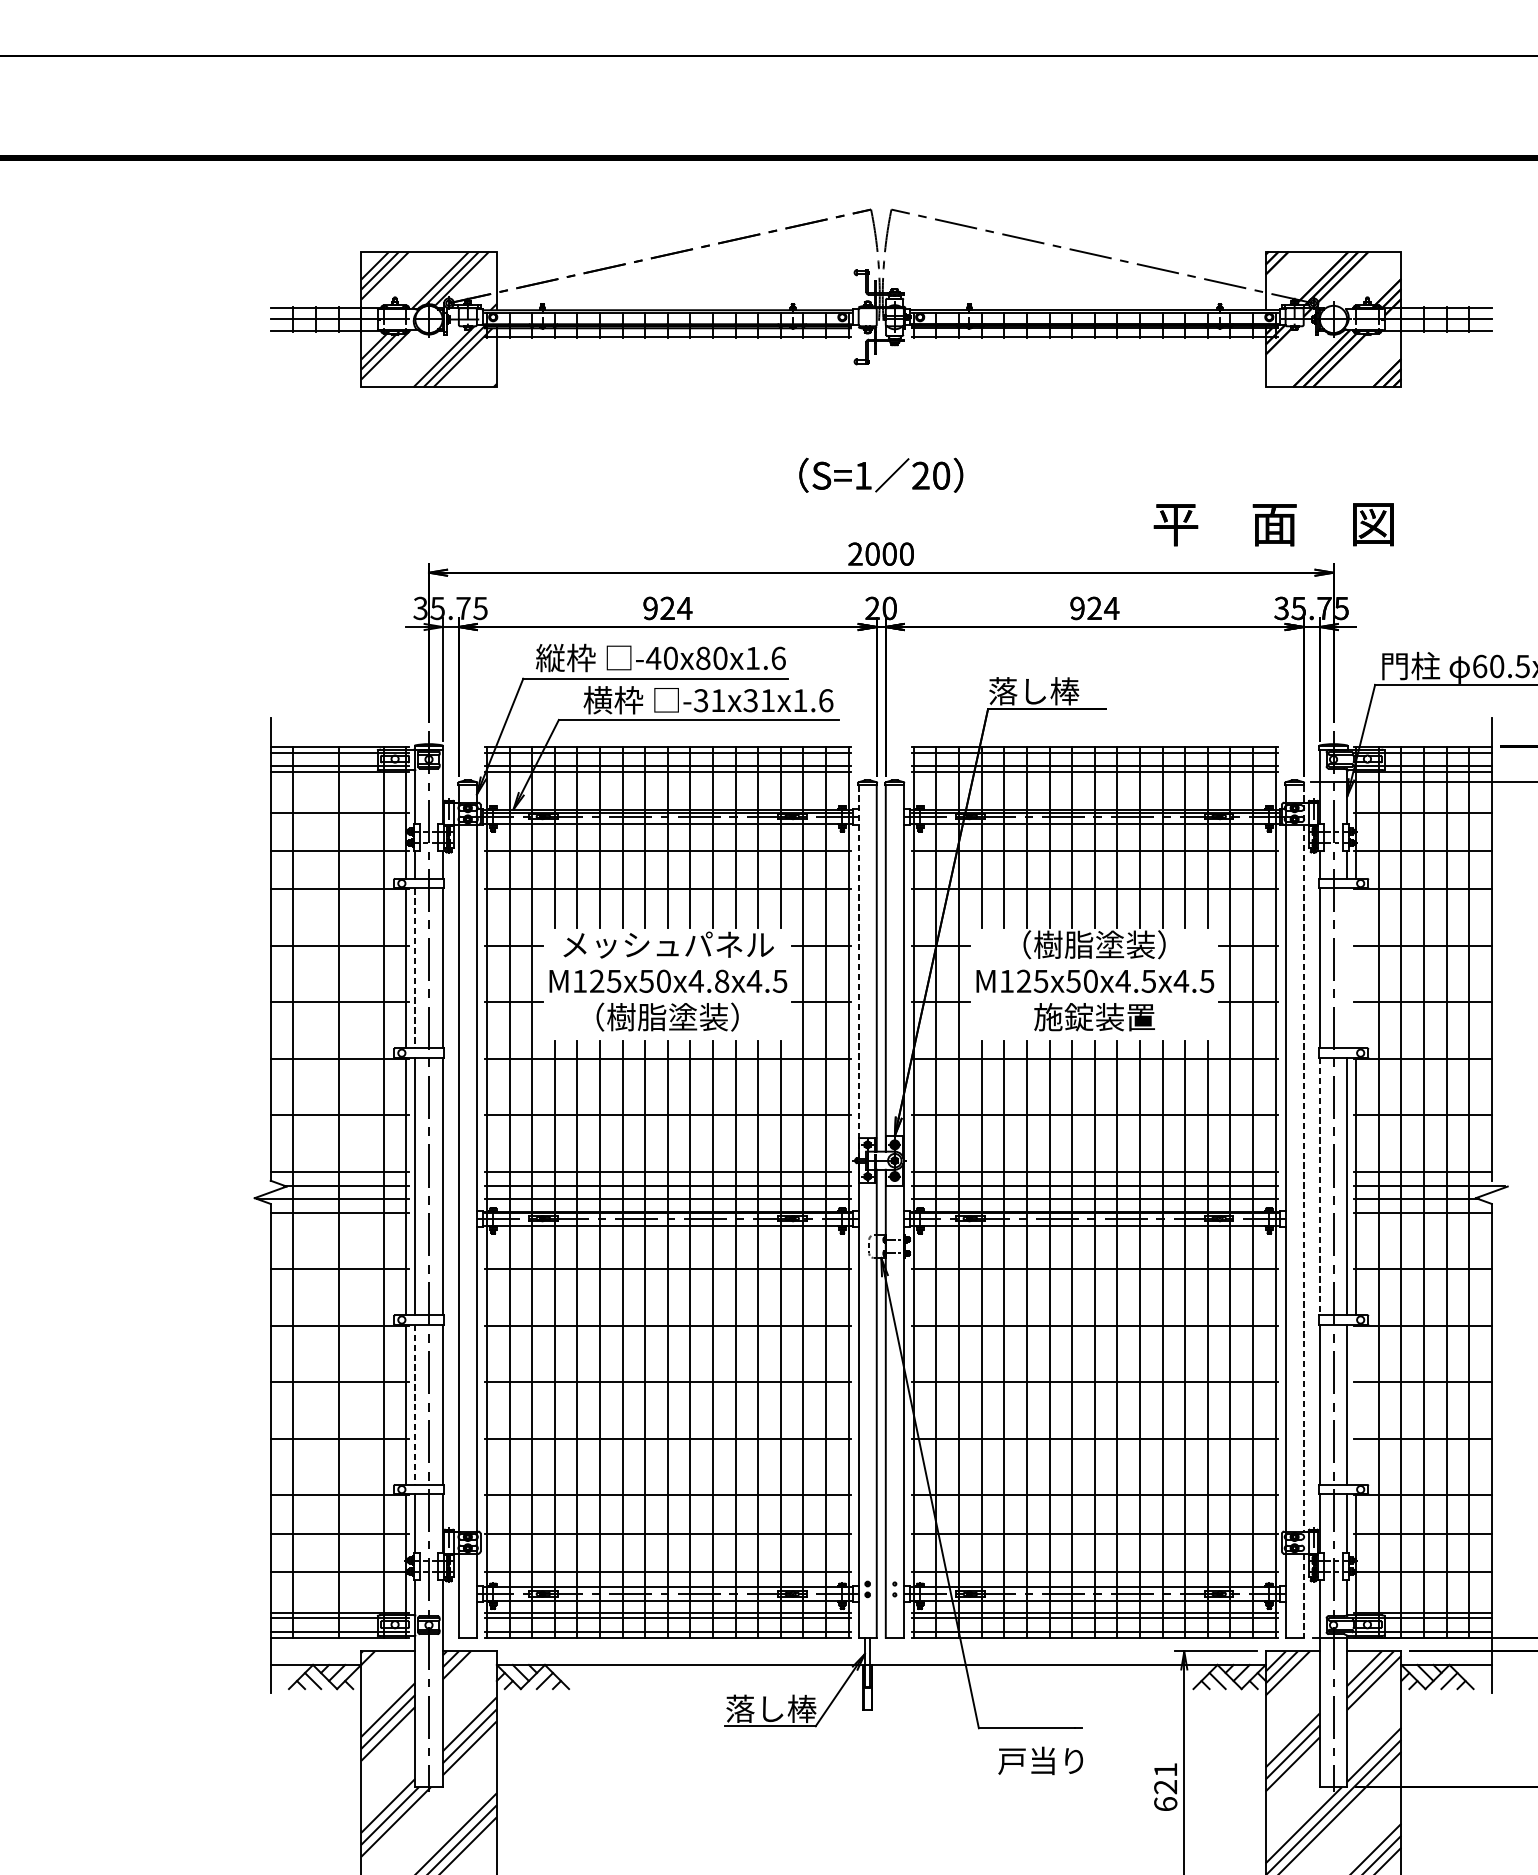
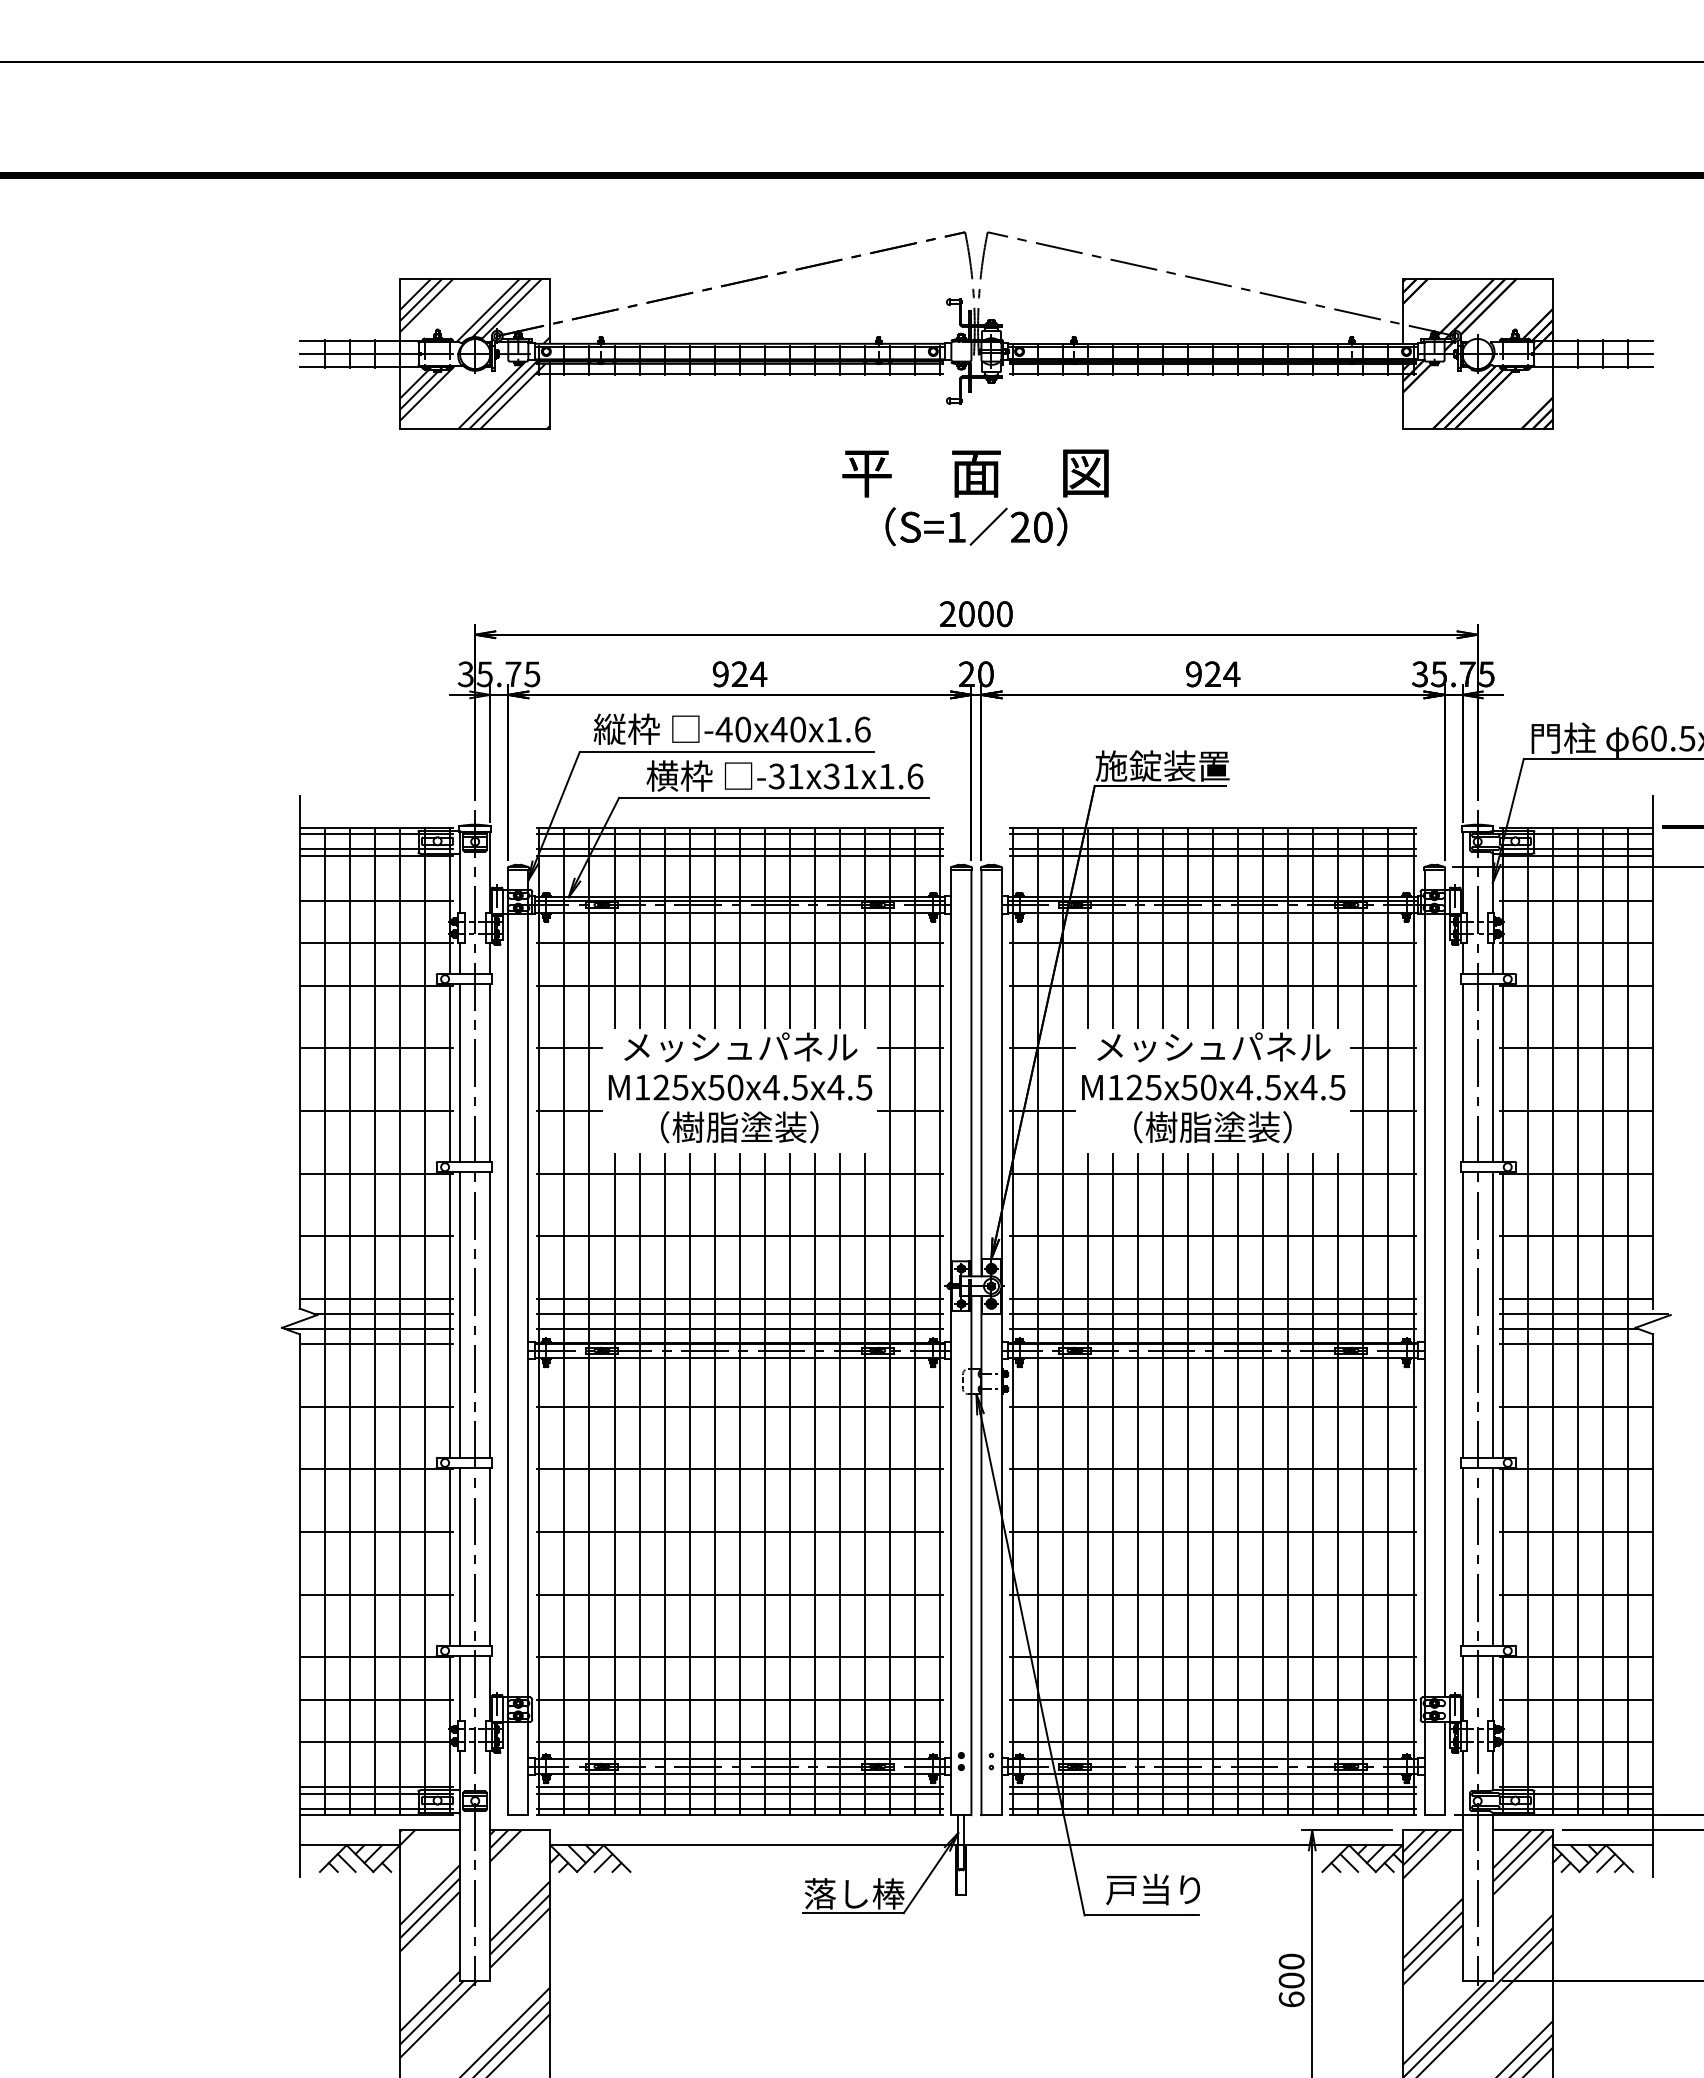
text: (1273, 524) -> (975, 473), moved
text: (702, 658) -> (778, 729), -40x80x1.6 -> -40x40x1.6
text: (1049, 690) -> (1162, 765), 落し棒 -> 施錠装置
text: (1095, 945) -> (1213, 1047), （樹脂塗装） -> メッシュパネル
line: (1346, 967) -> (1492, 1072), added
line: (1355, 967) -> (1502, 1072), added
line: (415, 968) -> (460, 1073), dashed -> solid
line: (858, 972) -> (951, 1077), dashed -> solid
text: (721, 981) -> (799, 1087), M125x50x4.8x4.5 -> M125x50x4.5x4.5
text: (1094, 1017) -> (1212, 1127), 施錠装置 -> （樹脂塗装）
line: (1303, 1158) -> (1444, 1283), dashed -> solid
line: (1319, 1186) -> (1462, 1315), dashed -> solid
line: (315, 1192) -> (349, 1321), added
line: (361, 1192) -> (400, 1321), added
line: (415, 1404) -> (460, 1556), dashed -> solid
line: (1355, 1404) -> (1502, 1556), added
line: (1303, 1595) -> (1444, 1768), dashed -> solid
text: (1040, 1760) -> (1152, 1889), moved
text: (1165, 1777) -> (1291, 1970), 621 -> 600

